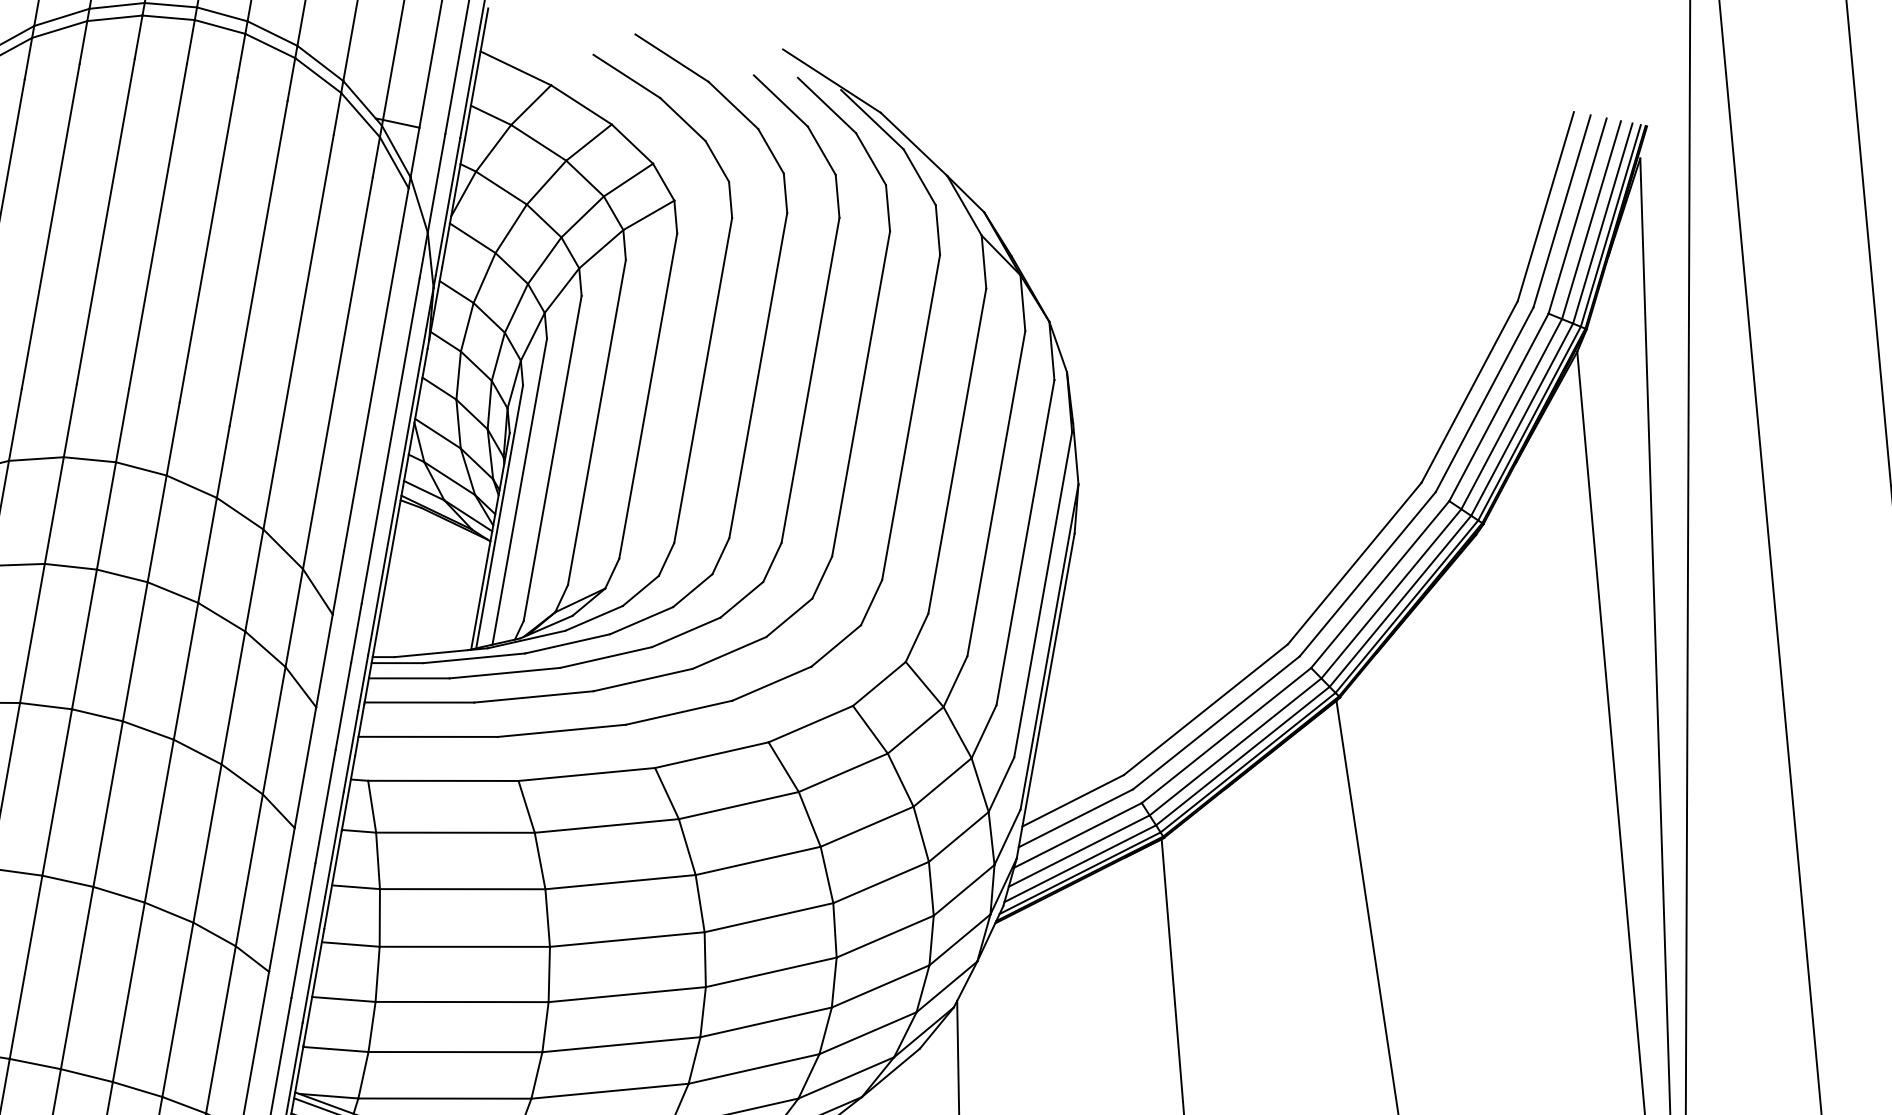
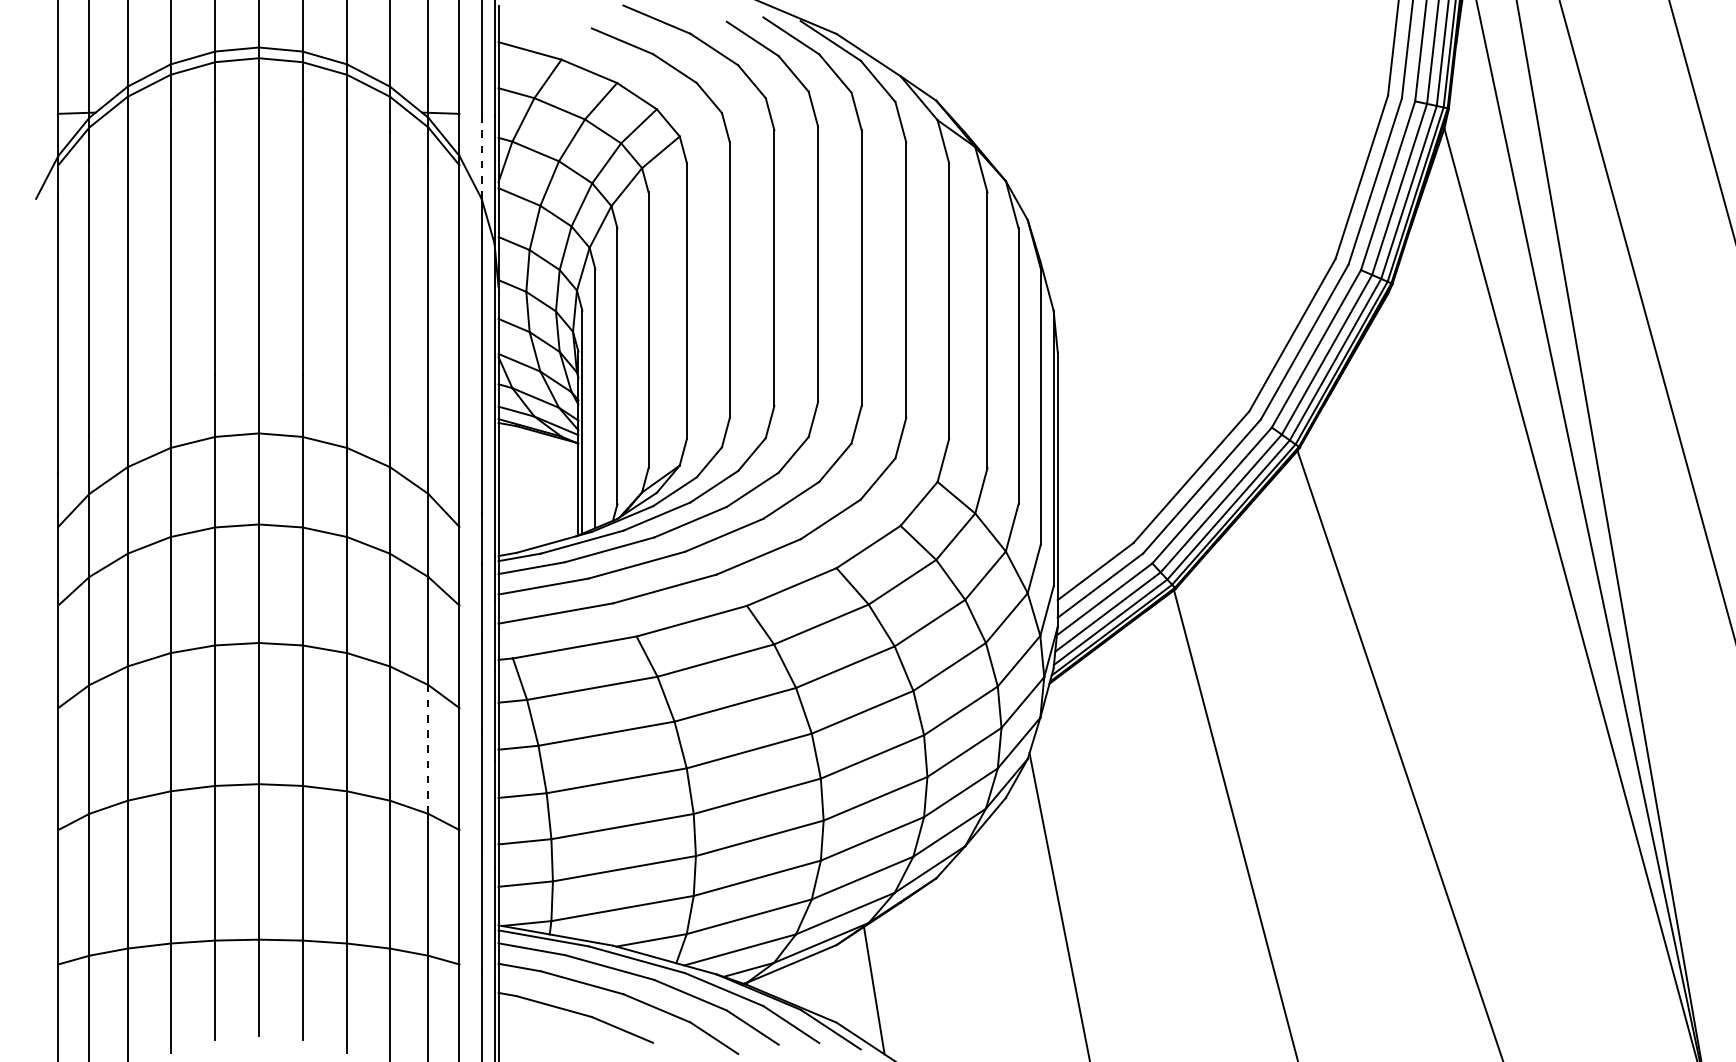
line: (436, 182) -> (481, 156), solid -> dashed
line: (249, 869) -> (428, 748), solid -> dashed

